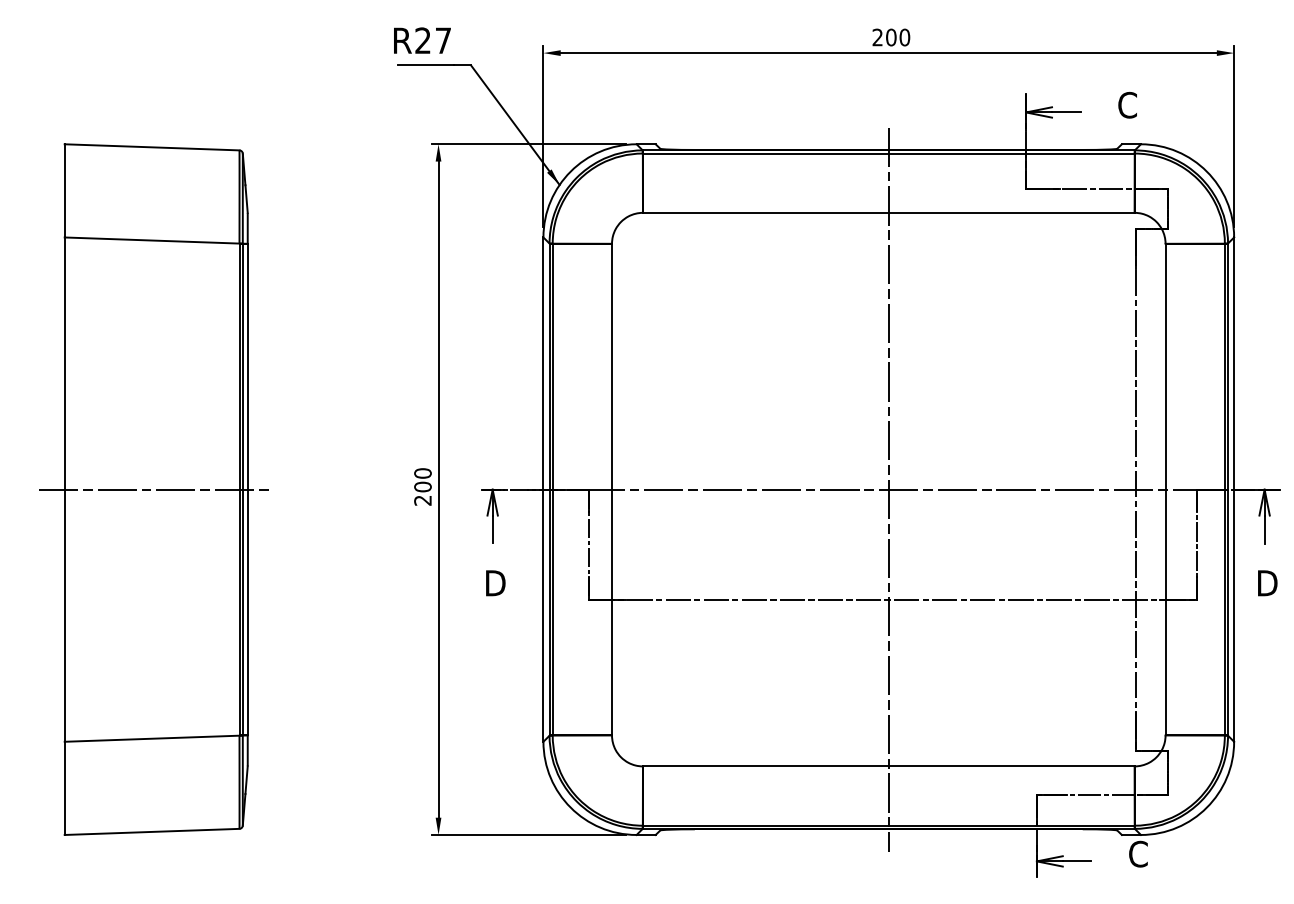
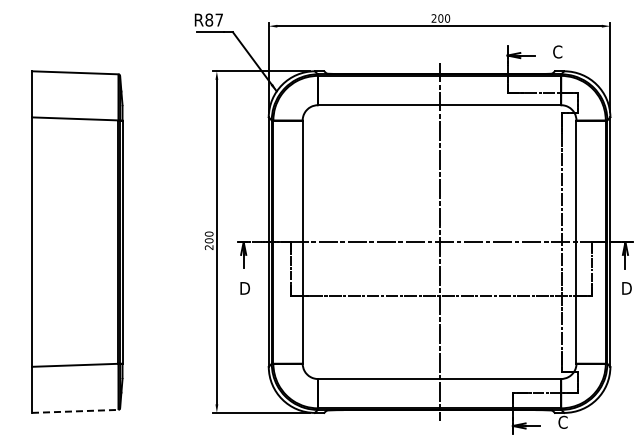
text: (423, 39) -> (209, 19), R27 -> R87
line: (156, 490) -> (77, 242), removed
line: (152, 832) -> (75, 411), solid -> dashed

